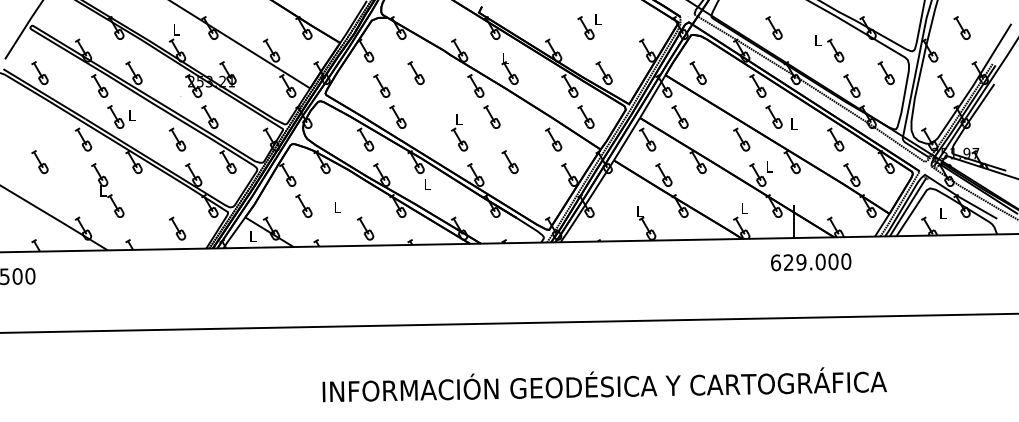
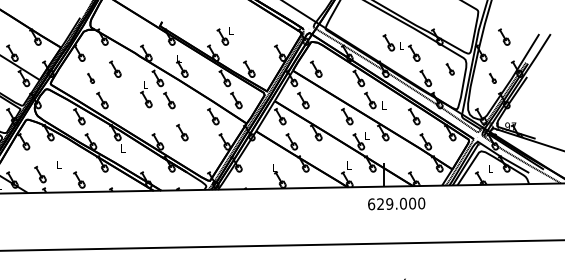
part: (589, 26) -> (225, 35), moved
part: (773, 27) -> (388, 42), moved
part: (885, 73) -> (449, 69), size x0.7
part: (381, 85) -> (90, 78), size x0.6
part: (945, 85) -> (492, 78), size x0.6
part: (459, 132) -> (146, 94), moved
part: (303, 205) -> (40, 174), moved

